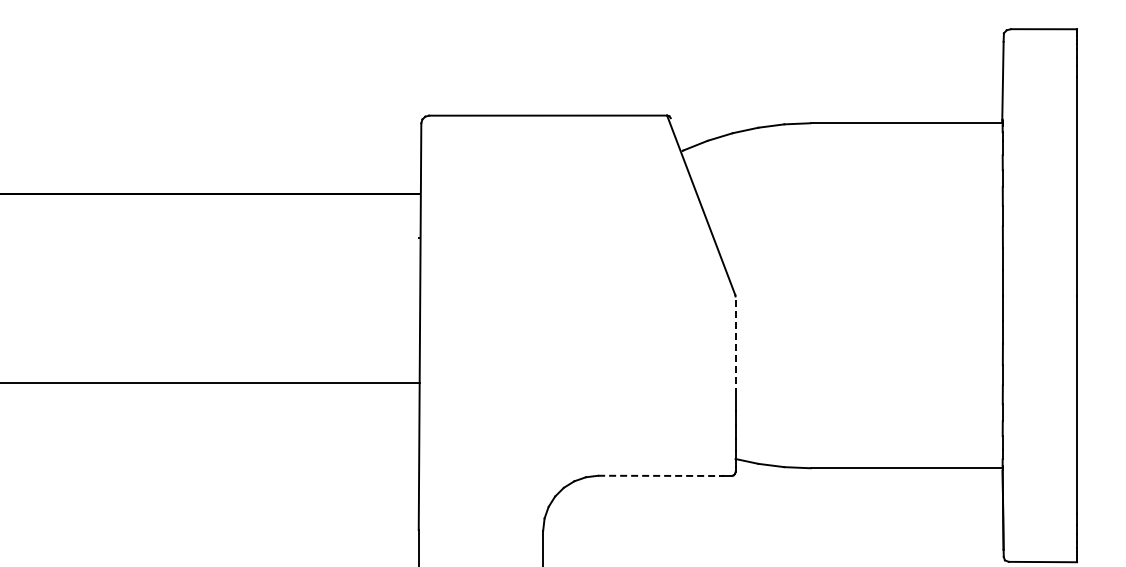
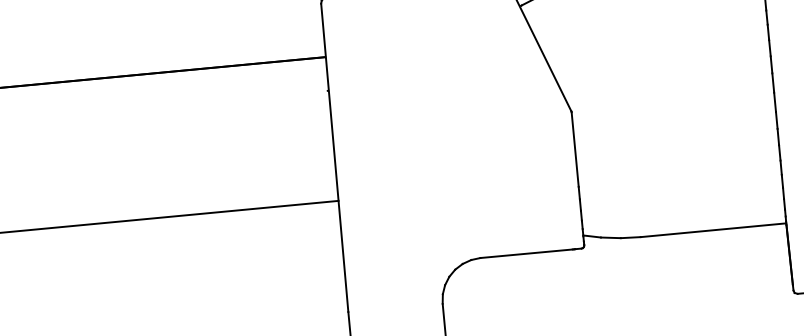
line: (735, 345) -> (575, 149), dashed -> solid
line: (659, 475) -> (526, 253), dashed -> solid

